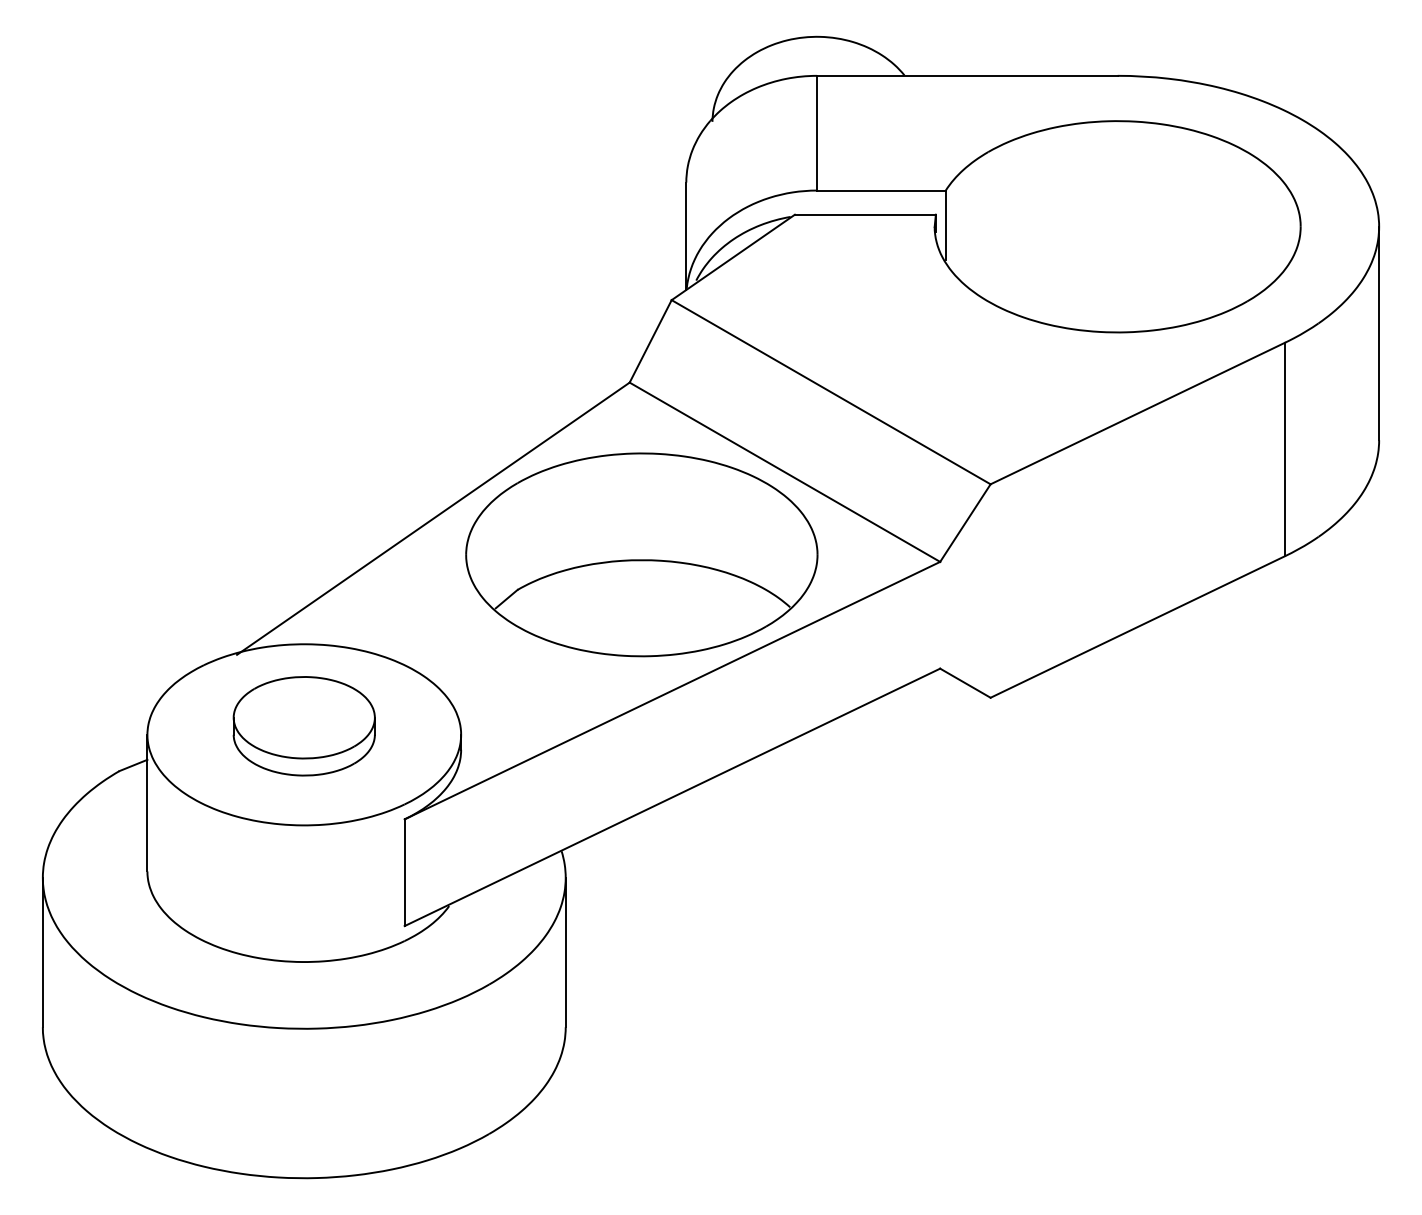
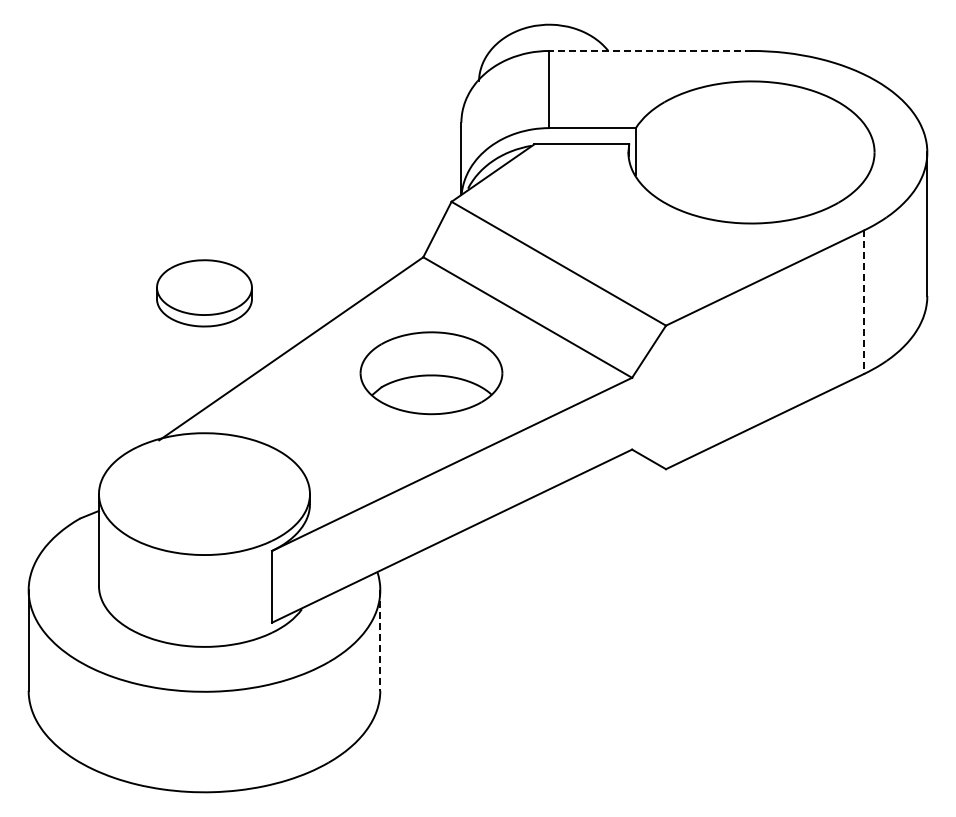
line: (966, 75) -> (649, 50), solid -> dashed
line: (1284, 449) -> (863, 302), solid -> dashed
part: (641, 555) -> (431, 373), size x0.6
part: (304, 726) -> (204, 293), moved
line: (566, 953) -> (380, 641), solid -> dashed

